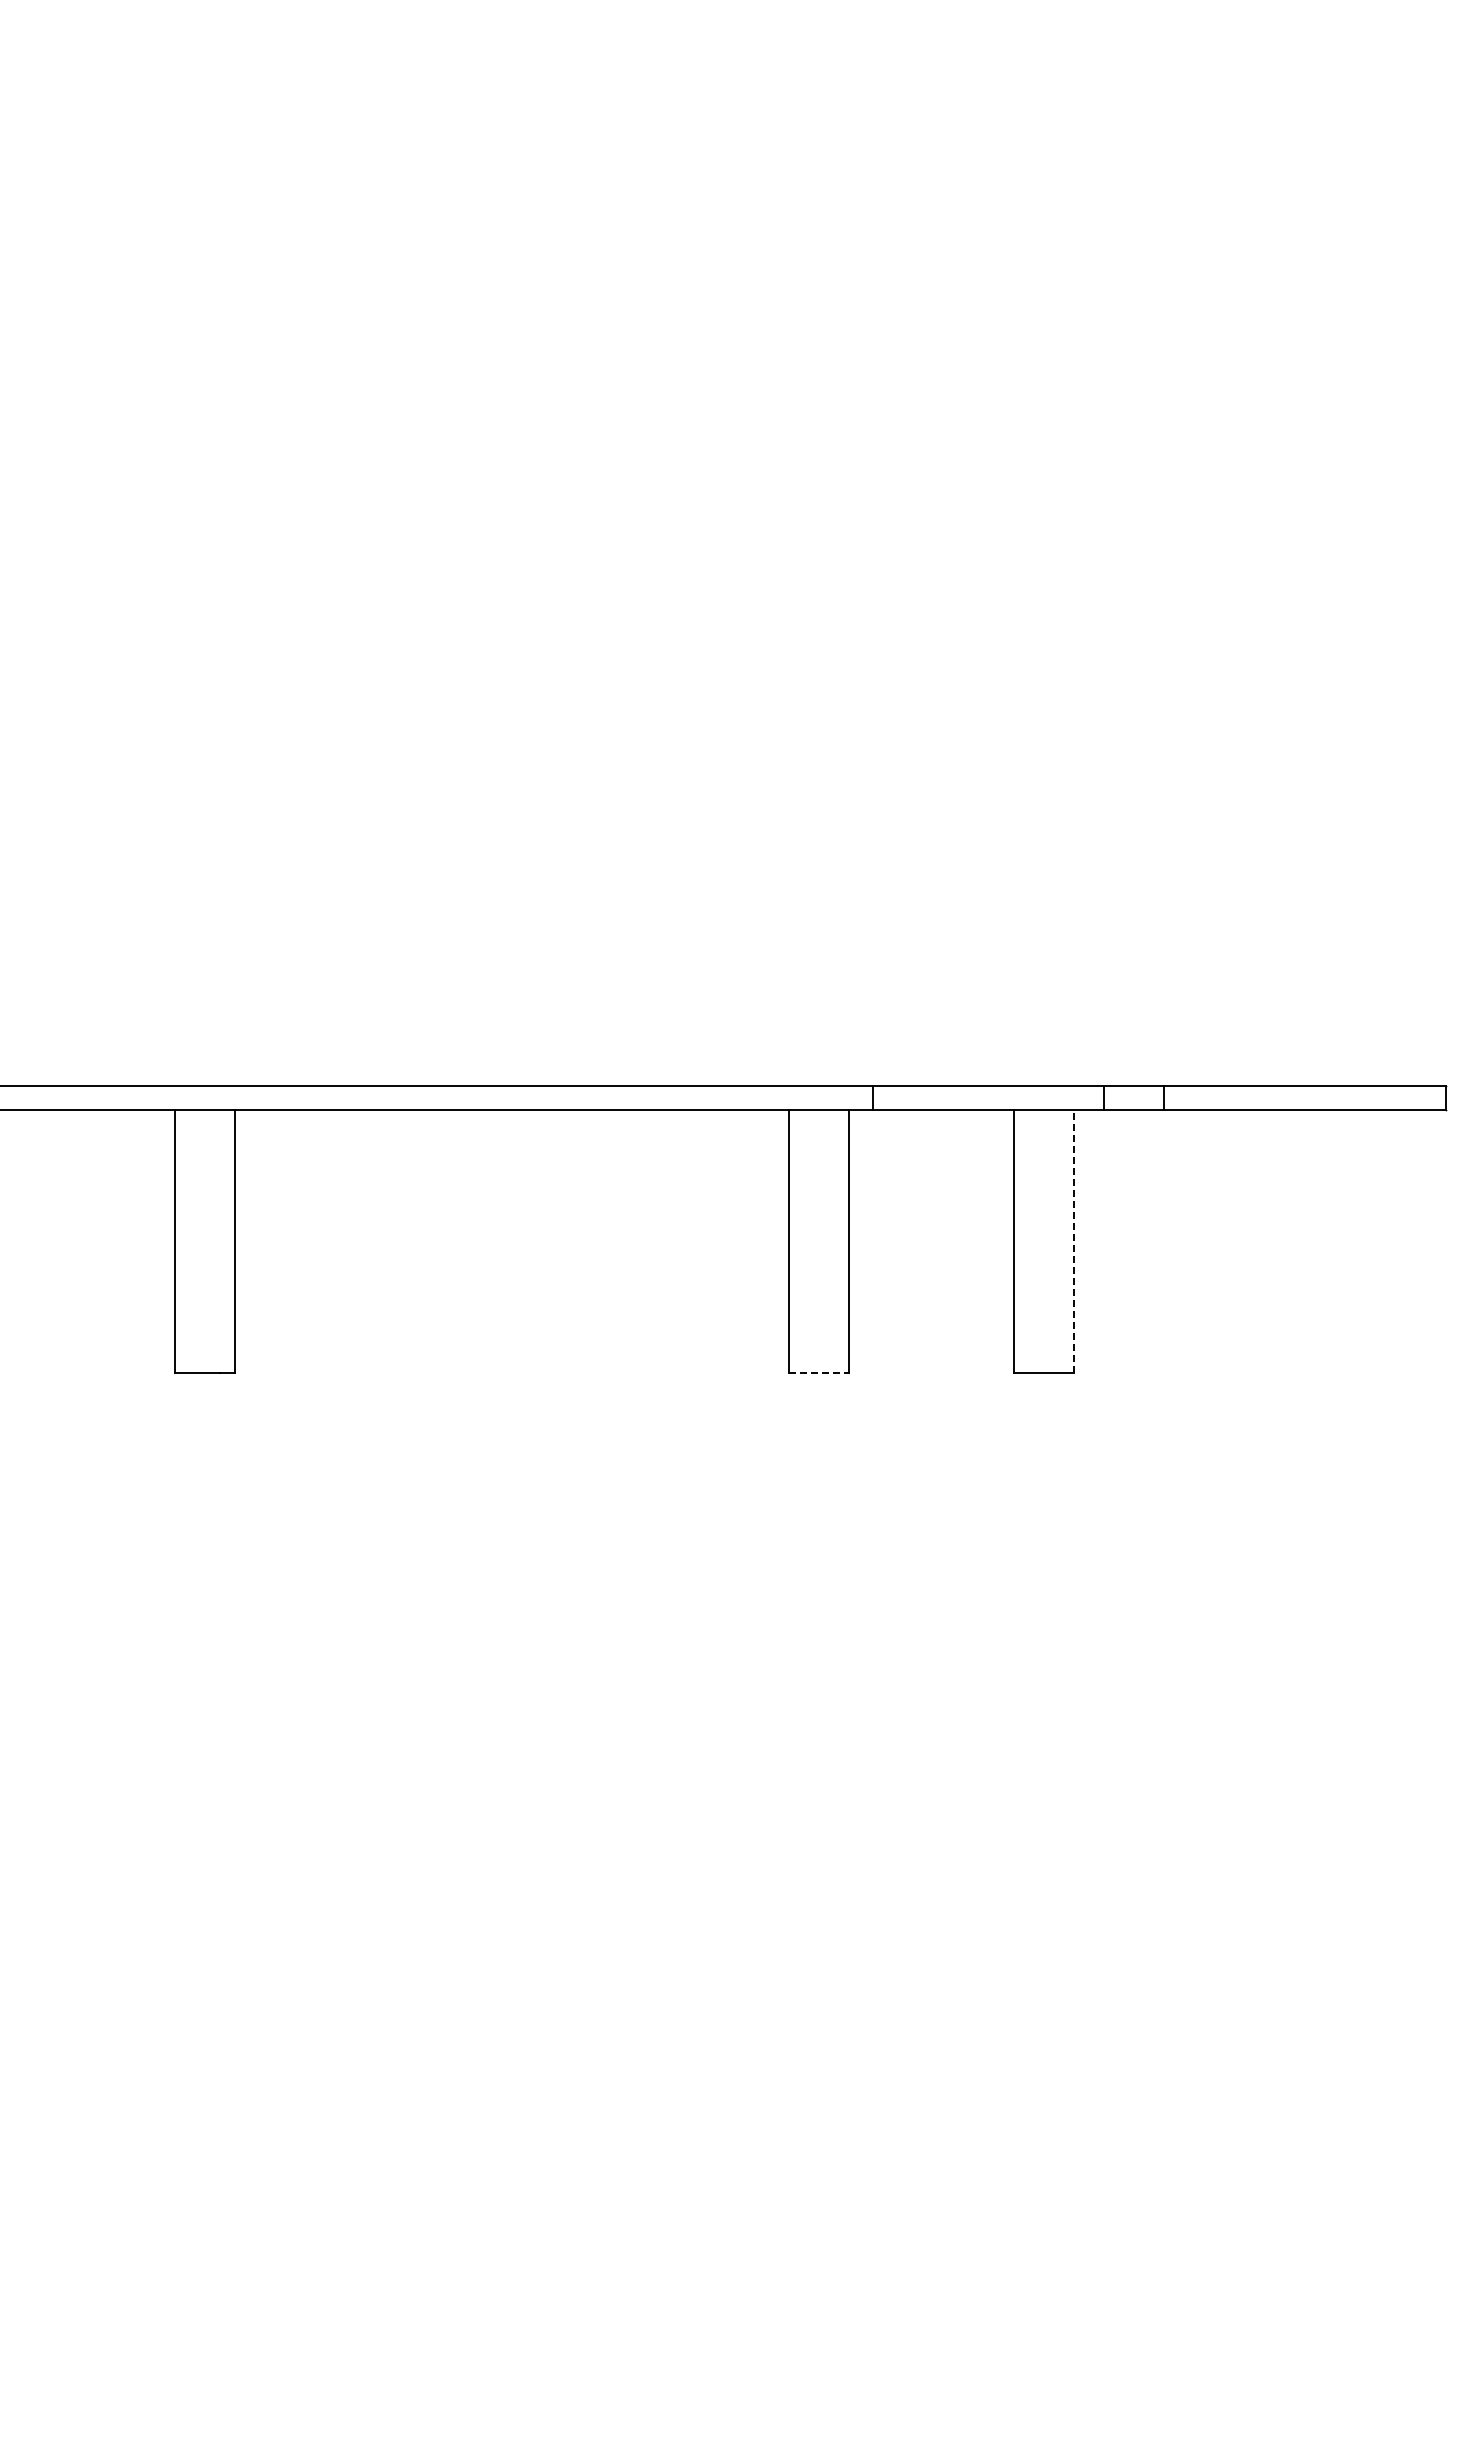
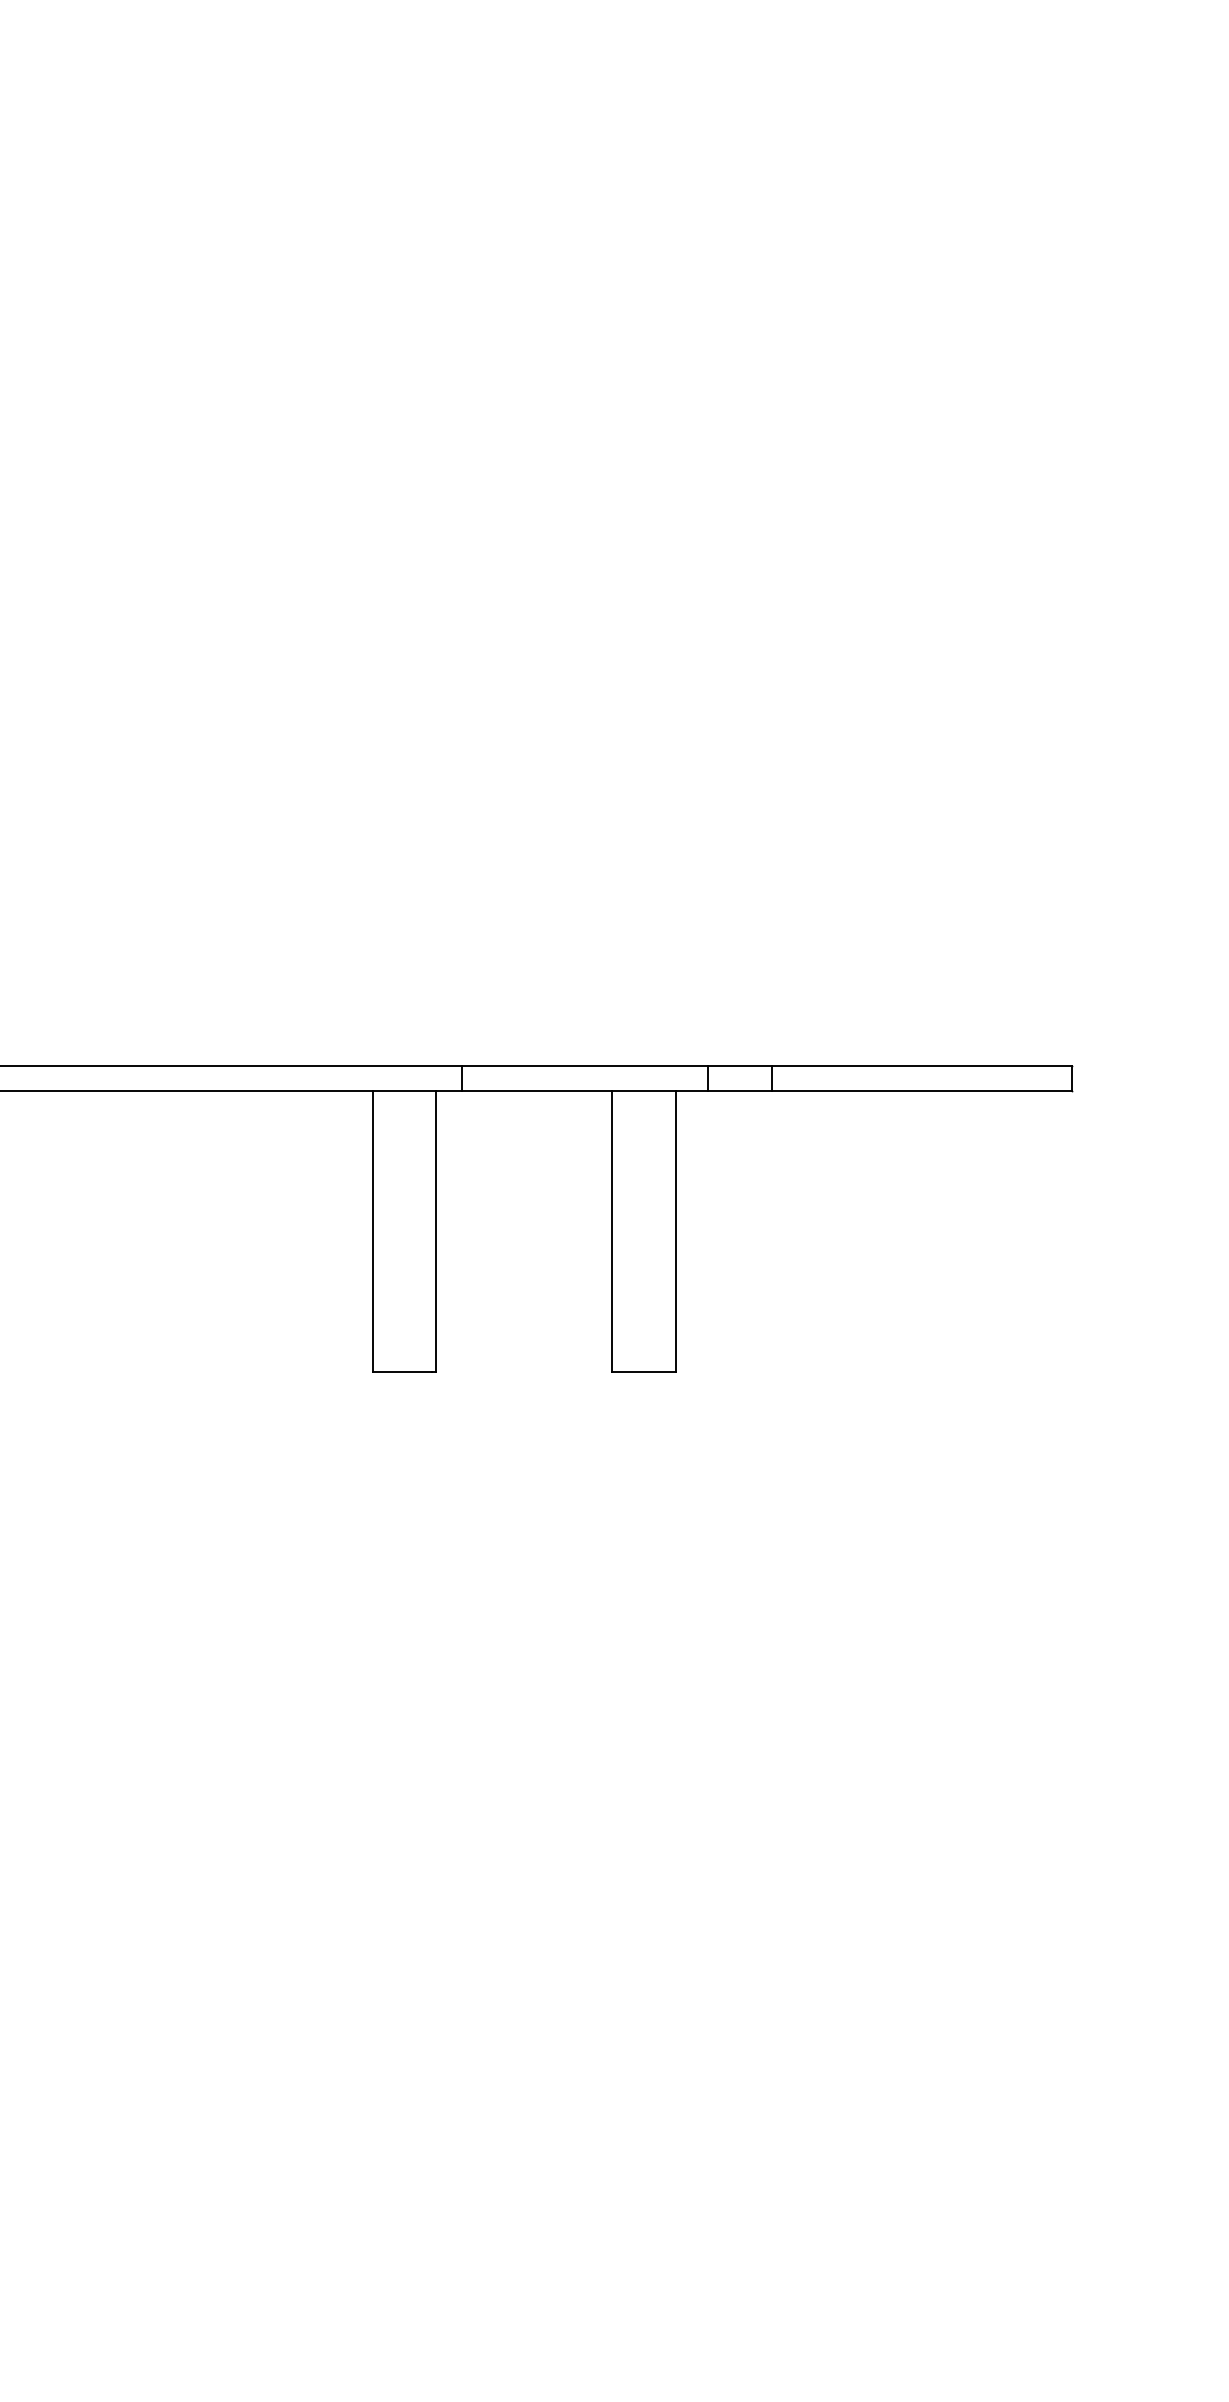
line: (1074, 1241) -> (676, 1231), dashed -> solid
line: (817, 1373) -> (402, 1372), dashed -> solid

